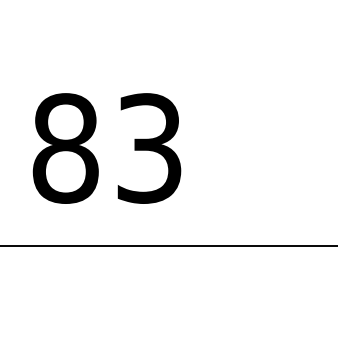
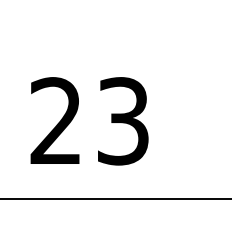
text: (65, 148) -> (56, 121), 83 -> 23

